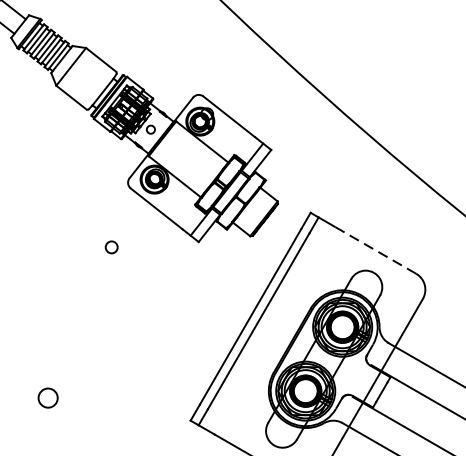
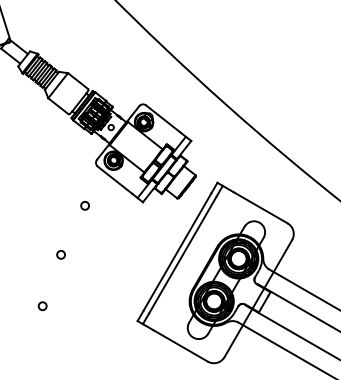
line: (375, 249) -> (260, 207), dashed -> solid
circle: (74, 320) -> (60, 254), added
circle: (47, 398) -> (42, 306), size x0.62

